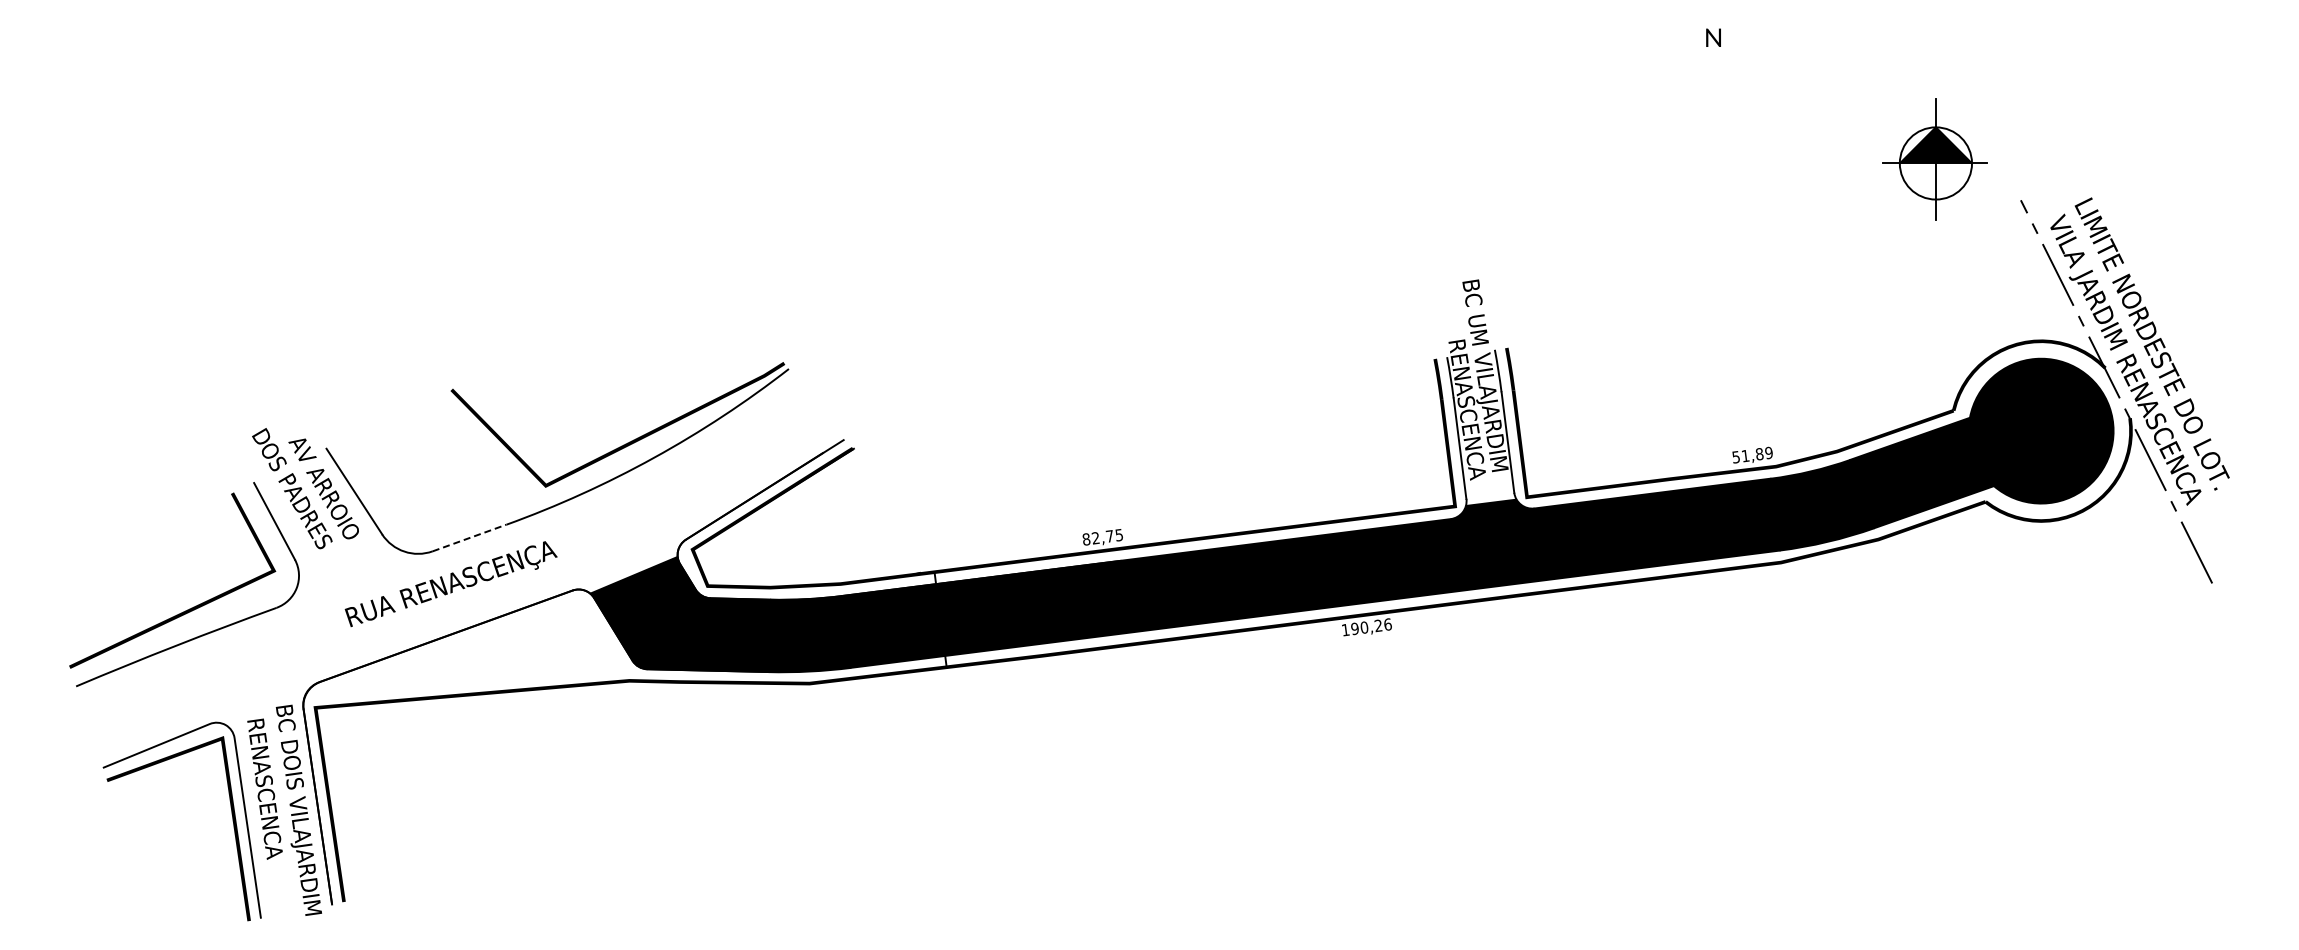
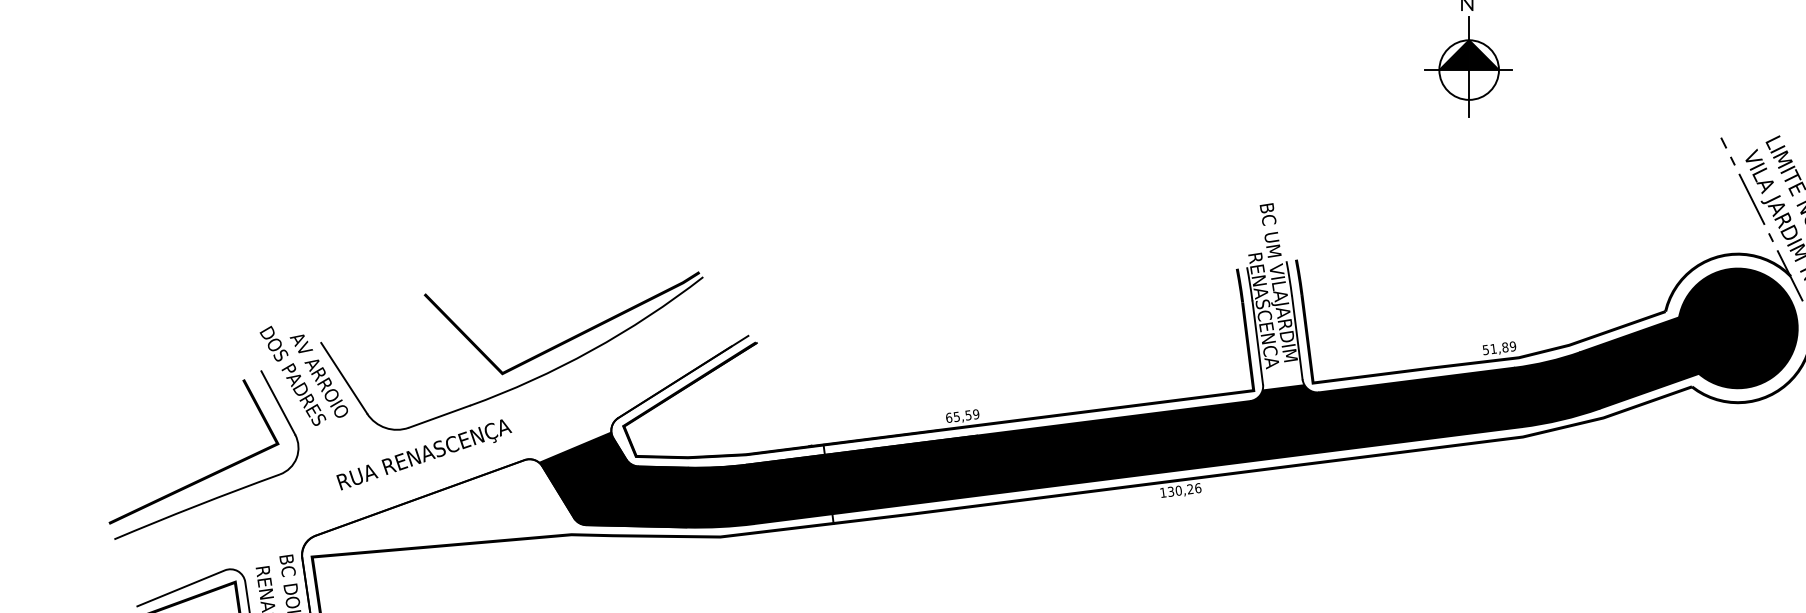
part: (1934, 159) -> (1467, 66), moved
line: (470, 537) -> (440, 416), dashed -> solid
text: (1102, 537) -> (962, 416), 82,75 -> 65,59
text: (1354, 628) -> (1170, 491), 190,26 -> 130,26

